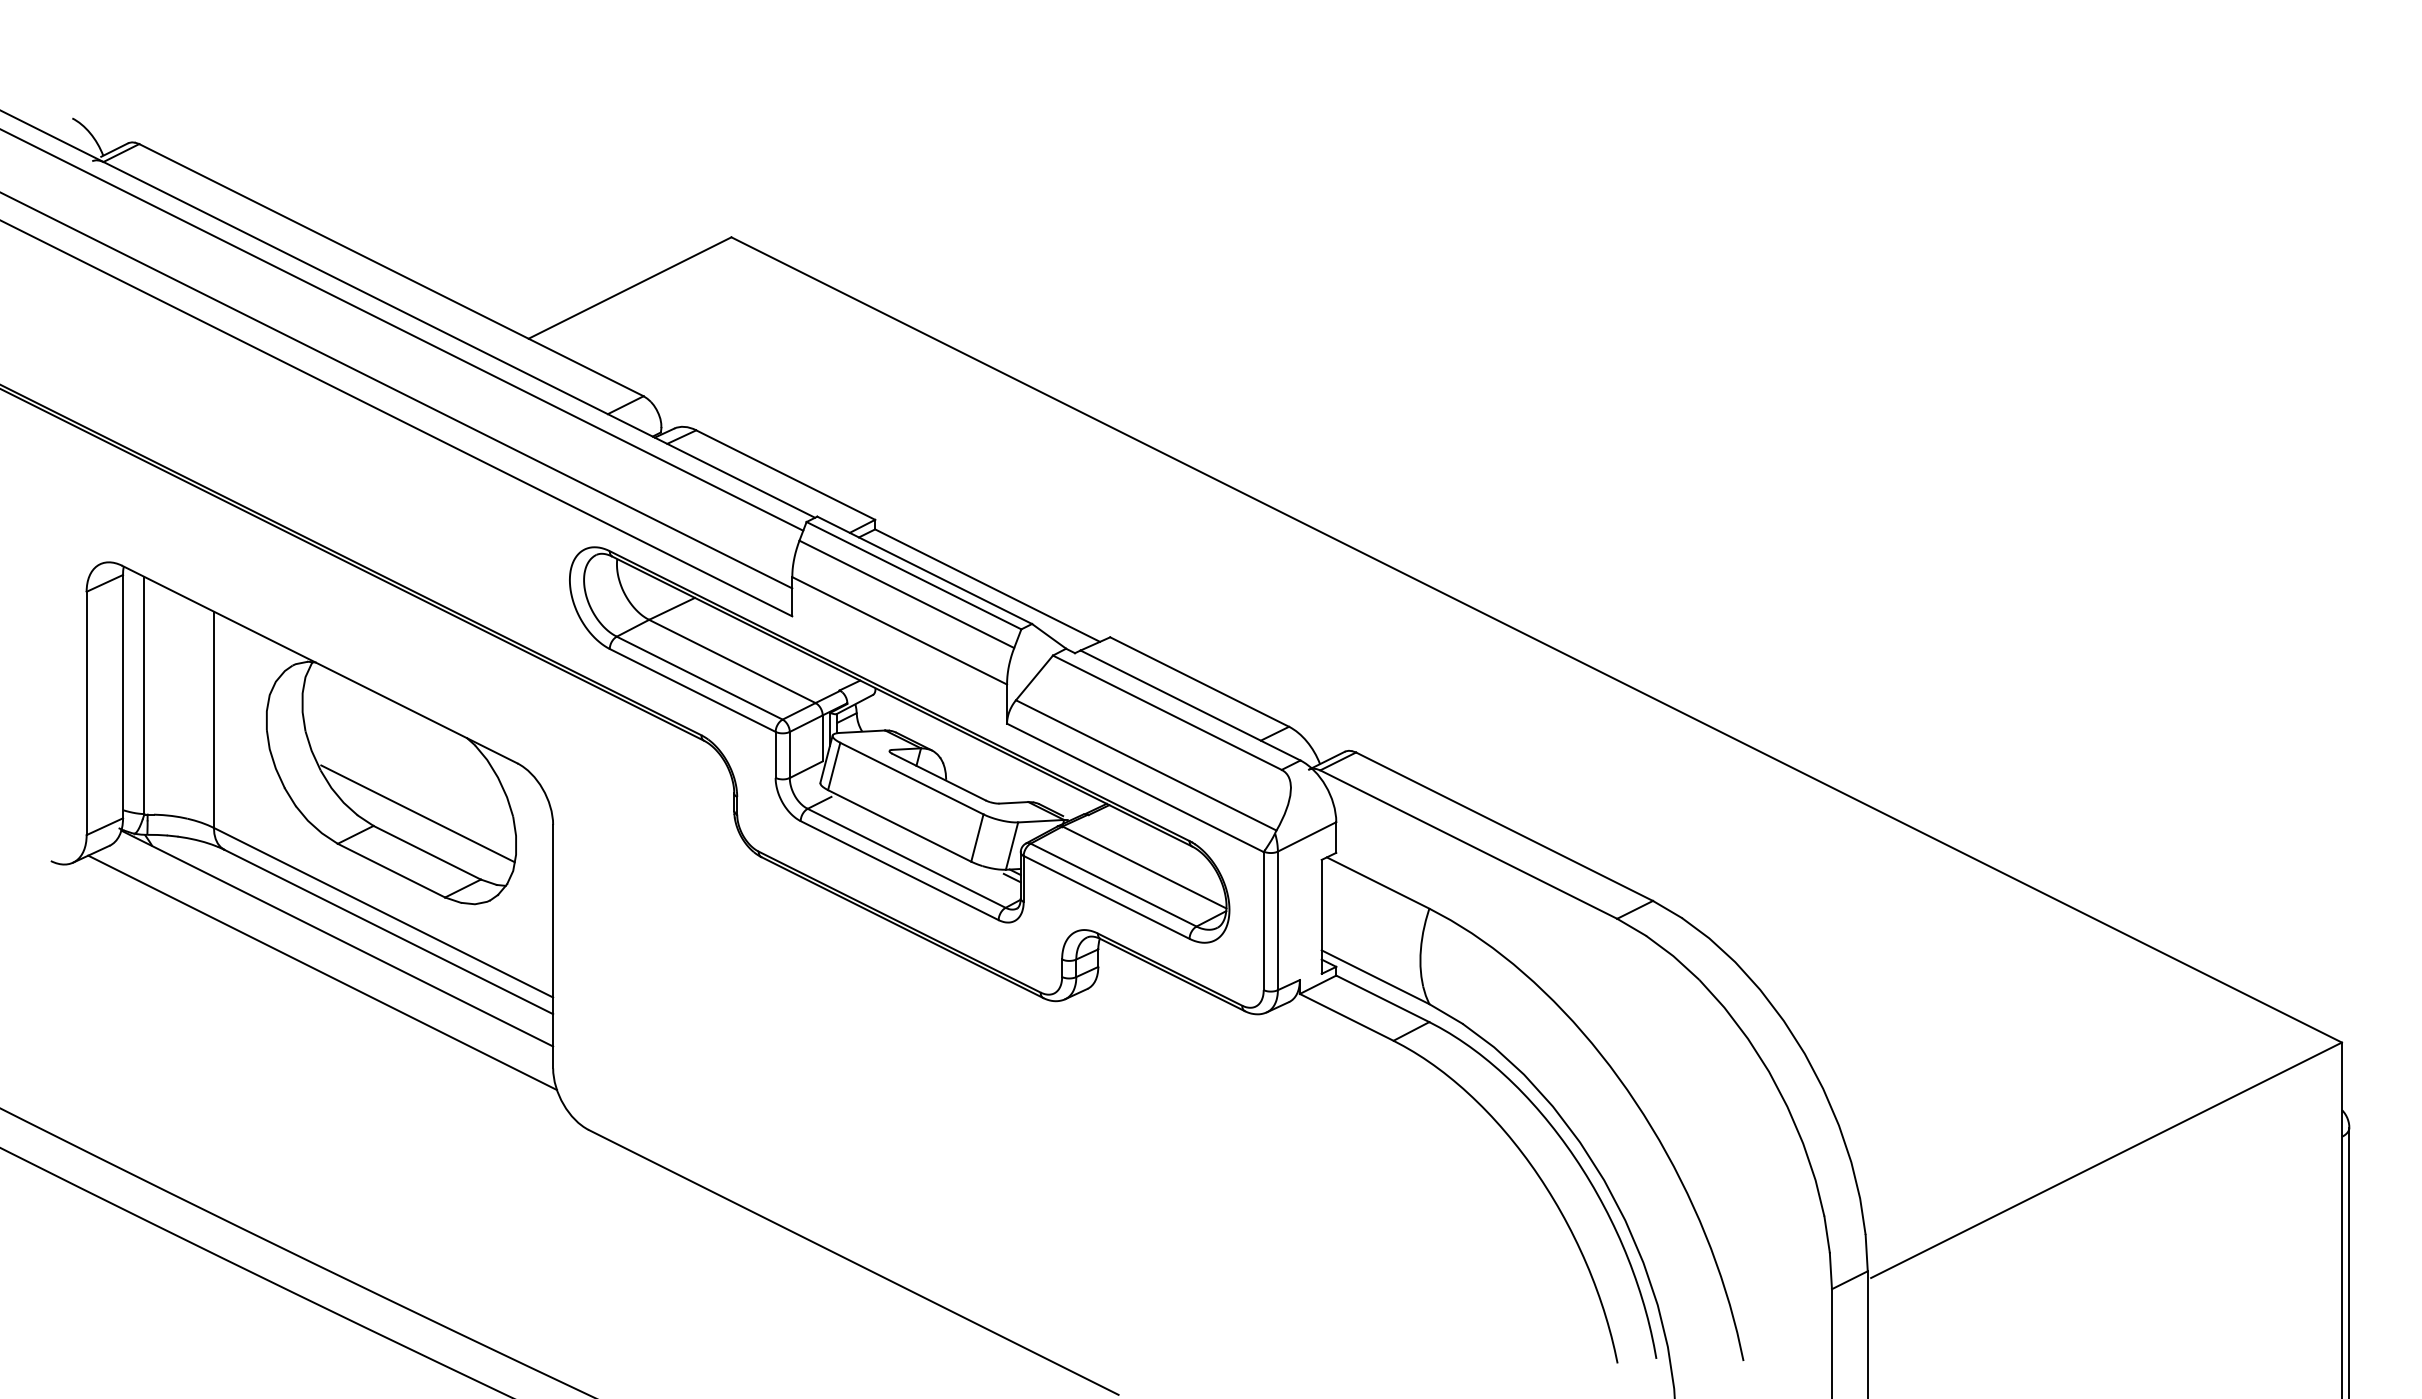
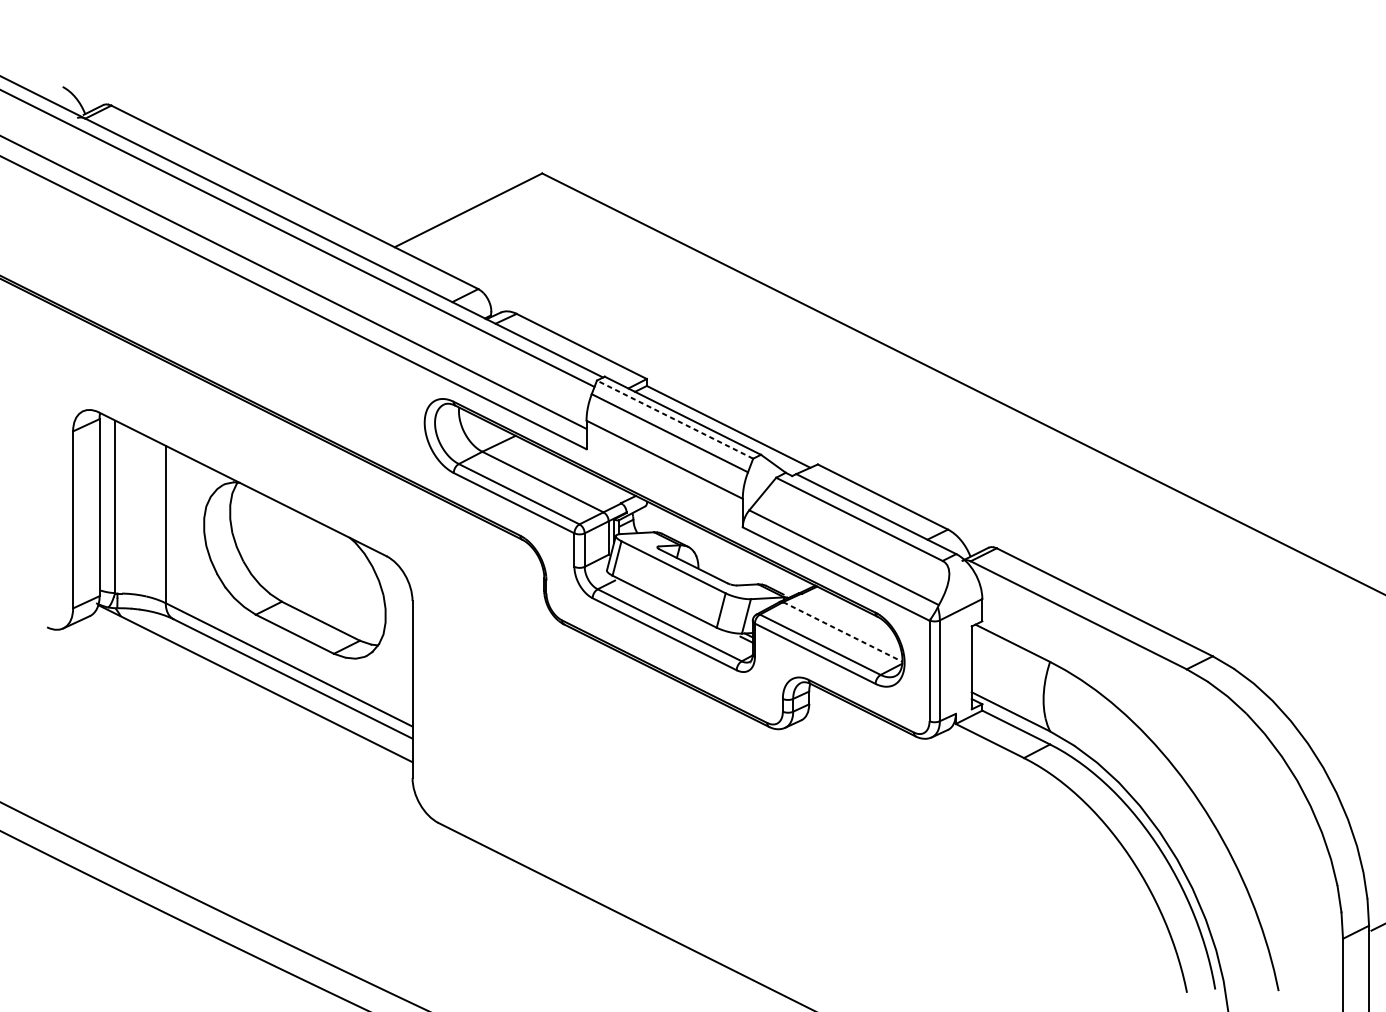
line: (913, 575) -> (674, 419), solid -> dashed
line: (417, 813) -> (313, 592), removed
line: (1144, 867) -> (842, 631), solid -> dashed
line: (322, 972) -> (244, 708), removed

